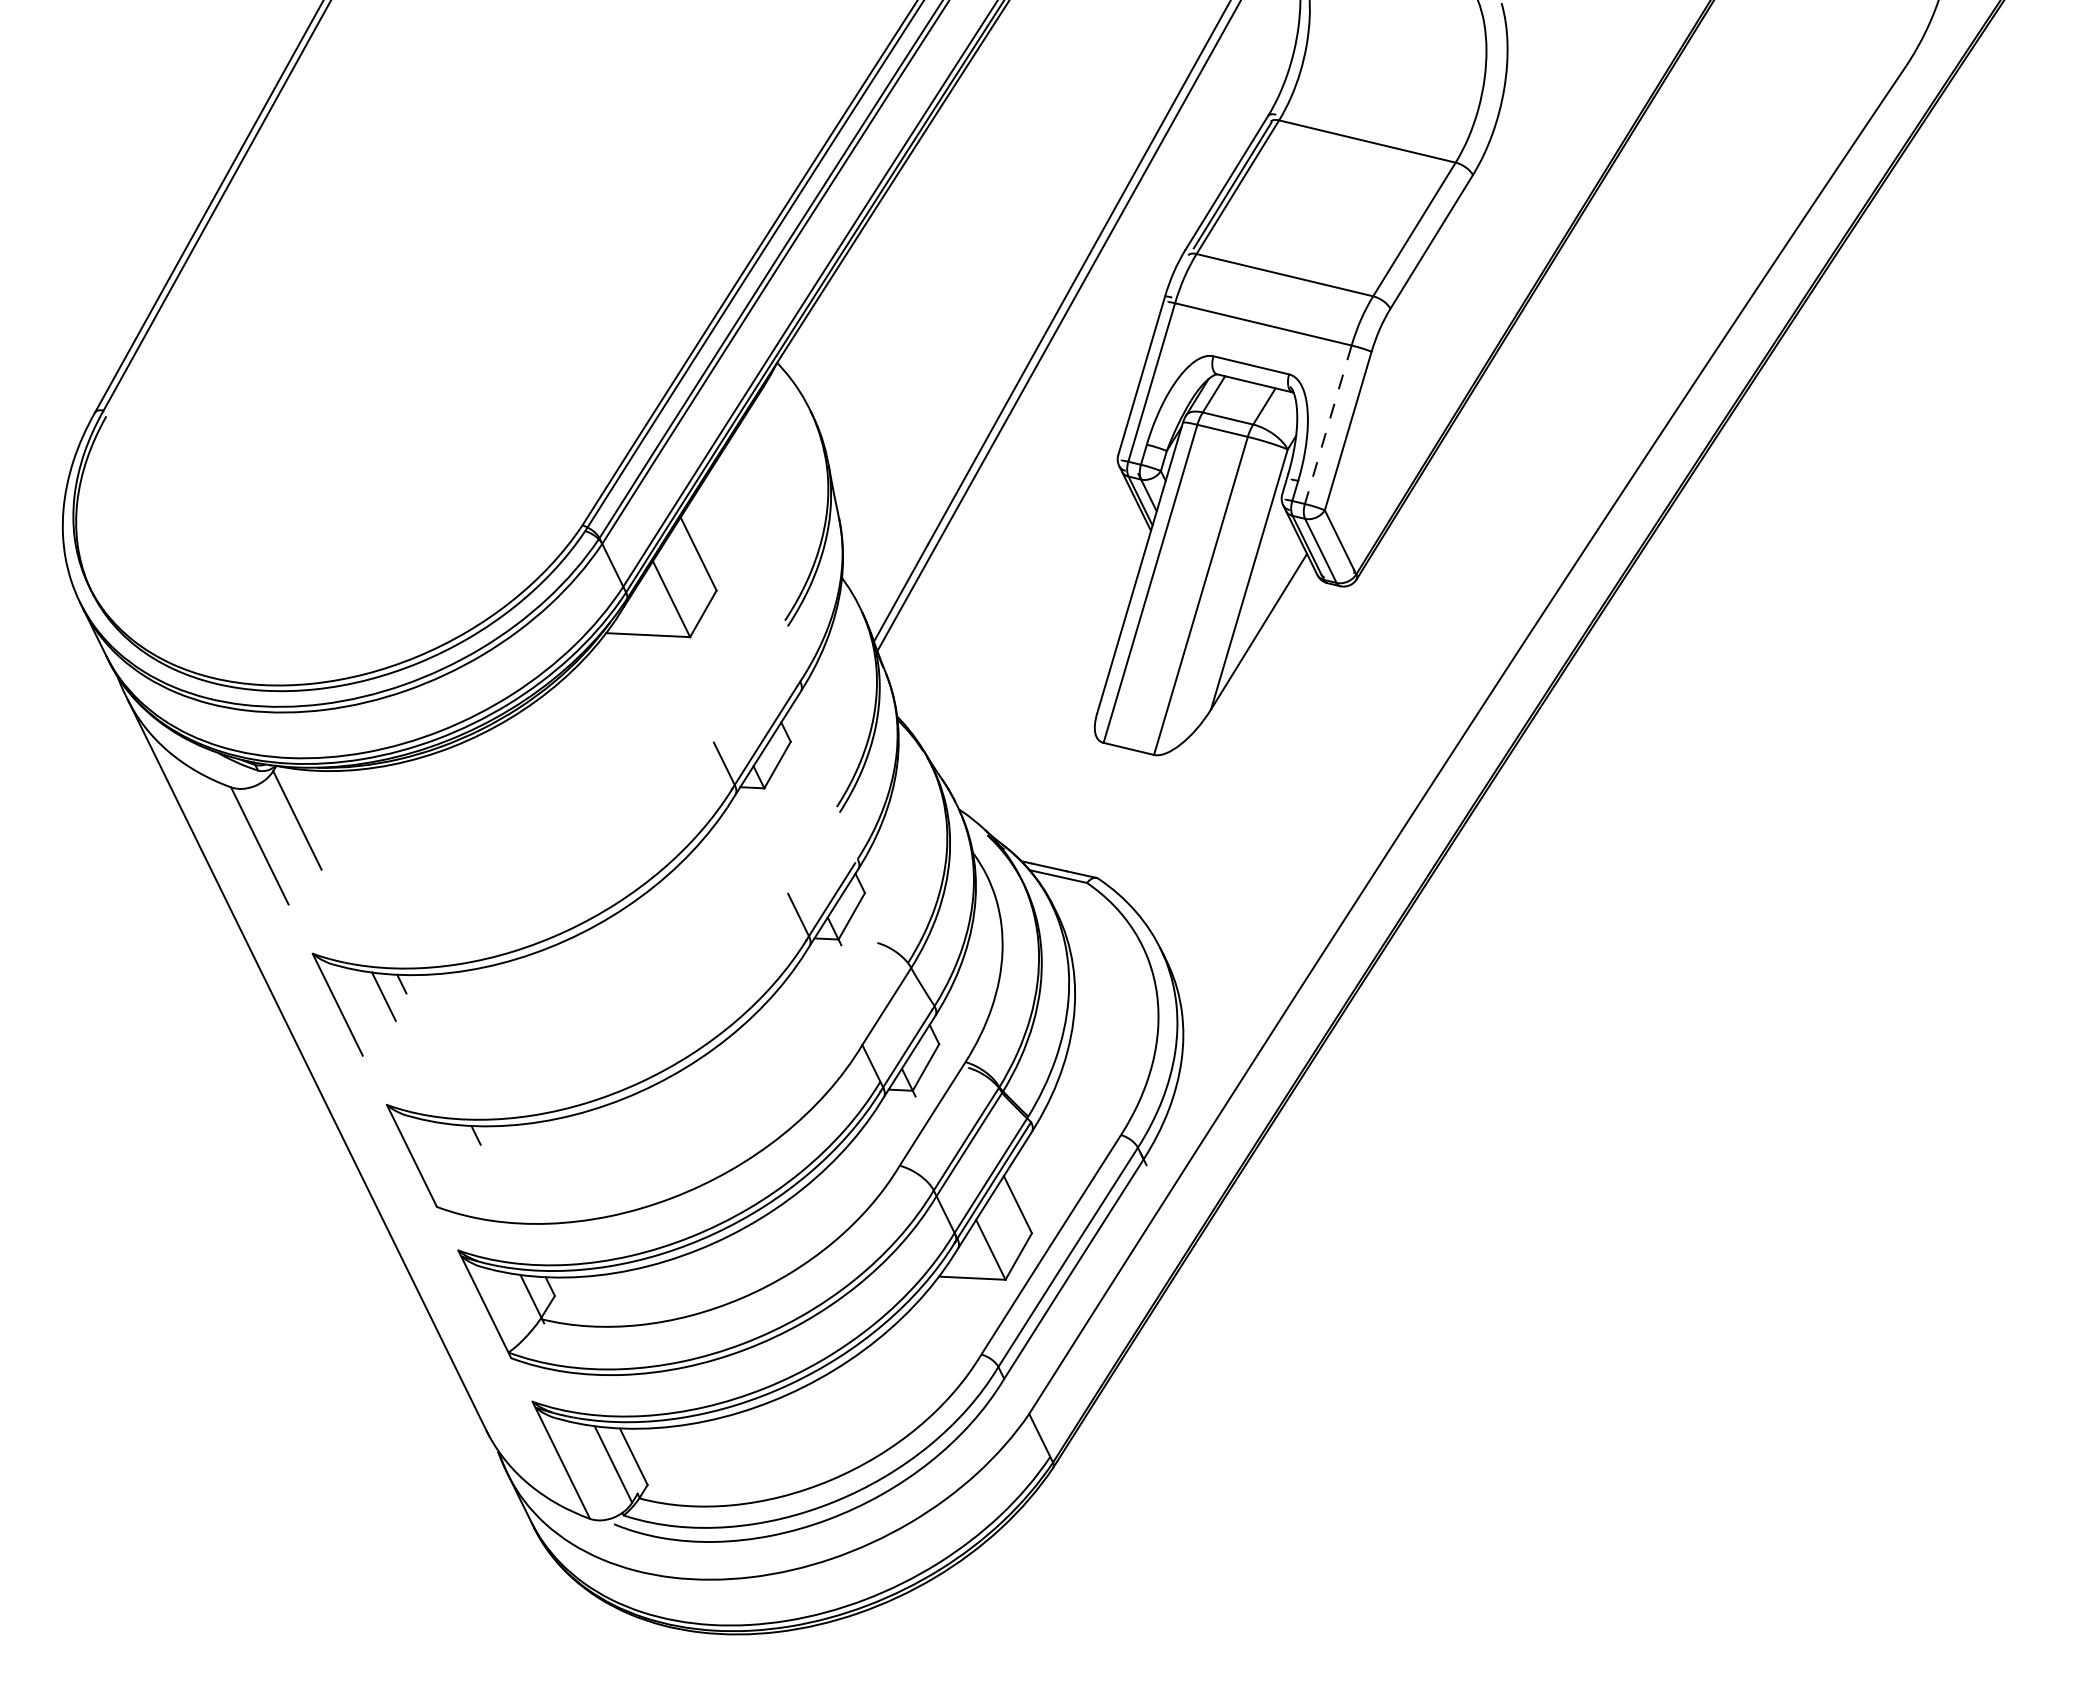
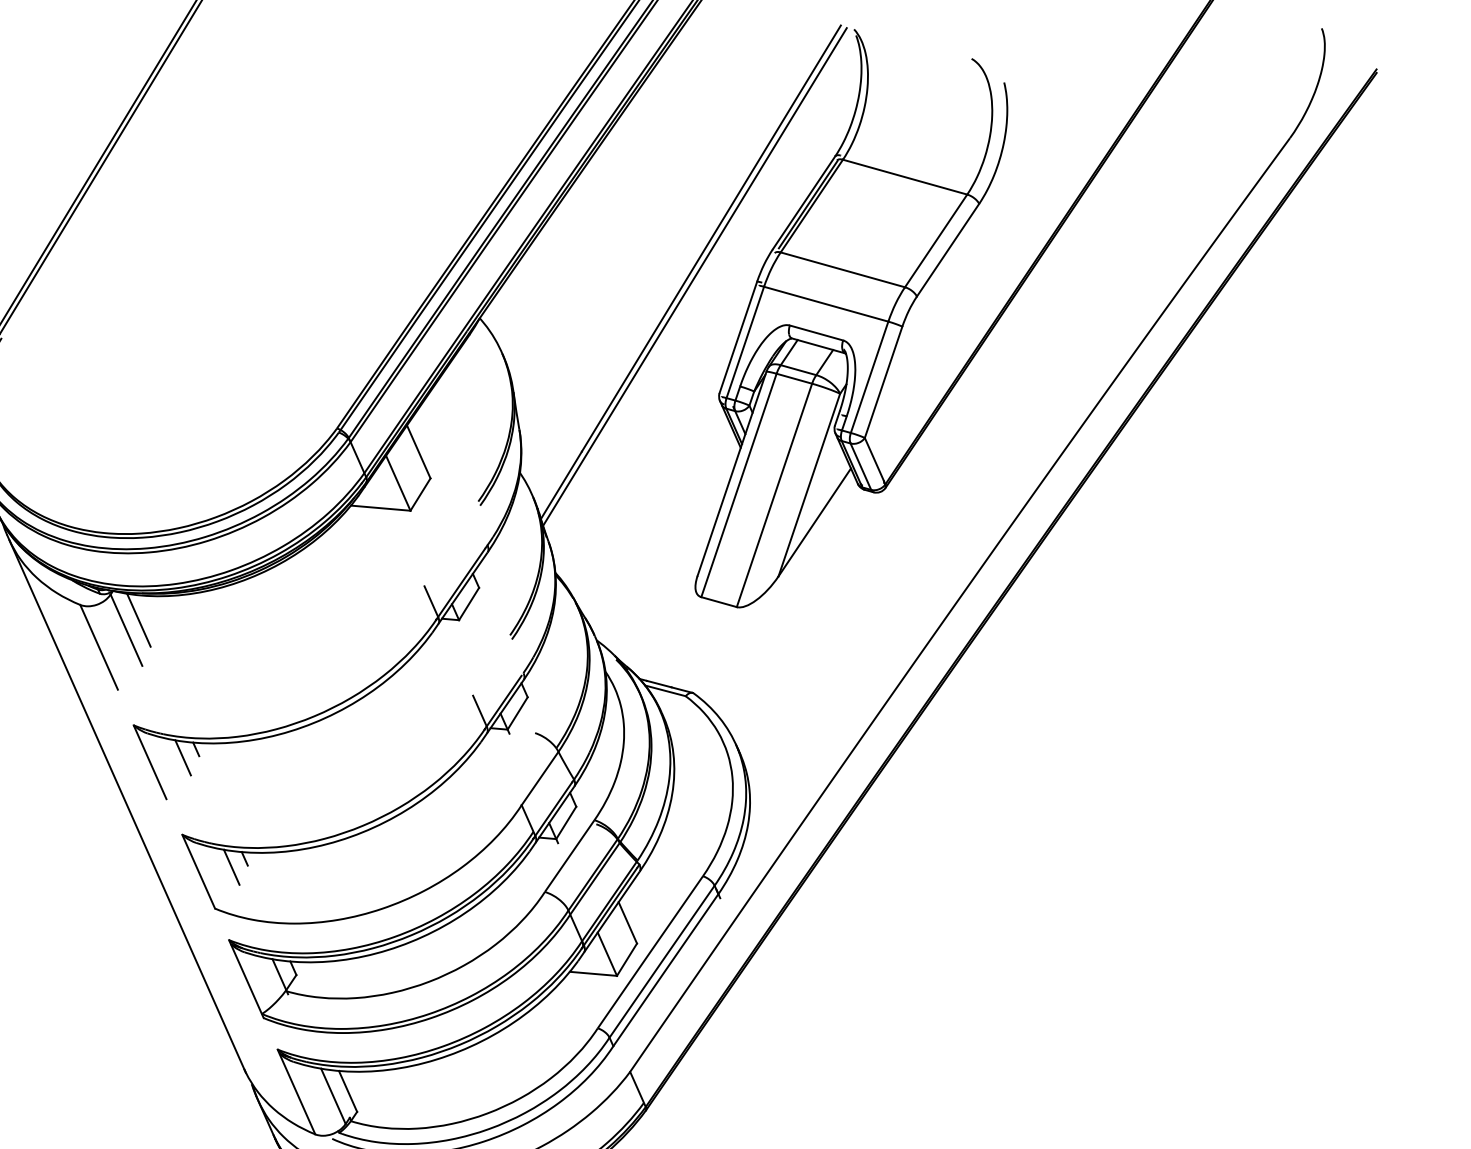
line: (1328, 424) -> (869, 377), dashed -> solid
line: (314, 805) -> (139, 620), added
line: (458, 1147) -> (232, 866), added

